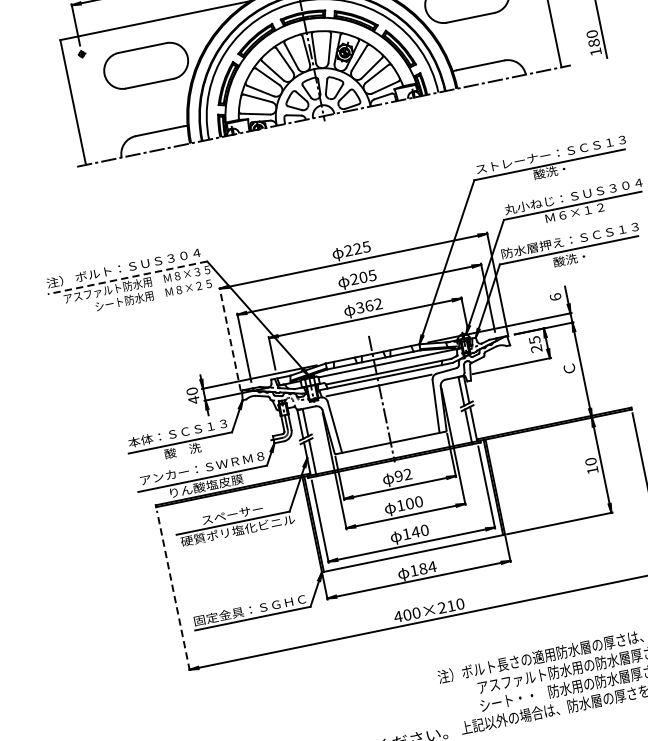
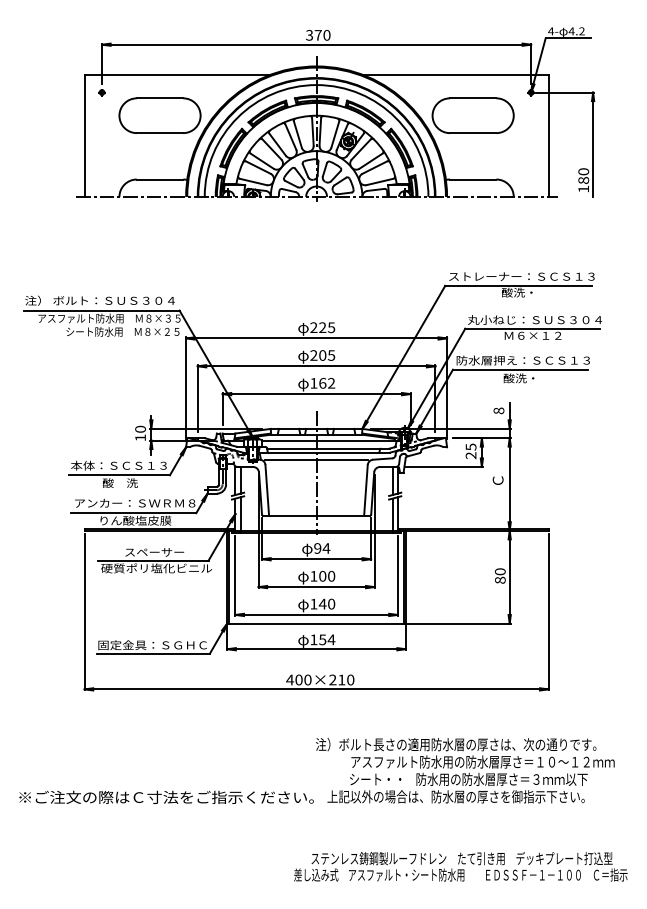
line: (127, 277) -> (101, 310), dashed -> solid
text: (555, 296) -> (498, 410), 6 -> 8
text: (359, 308) -> (313, 383), 362 -> 162
line: (230, 339) -> (186, 388), dashed -> solid
text: (193, 399) -> (140, 437), 40 -> 10
text: (592, 469) -> (500, 579), 10 -> 80
text: (407, 474) -> (326, 548), 92 -> 94
text: (422, 568) -> (322, 639), 184 -> 154
line: (173, 589) -> (84, 611), dashed -> solid

